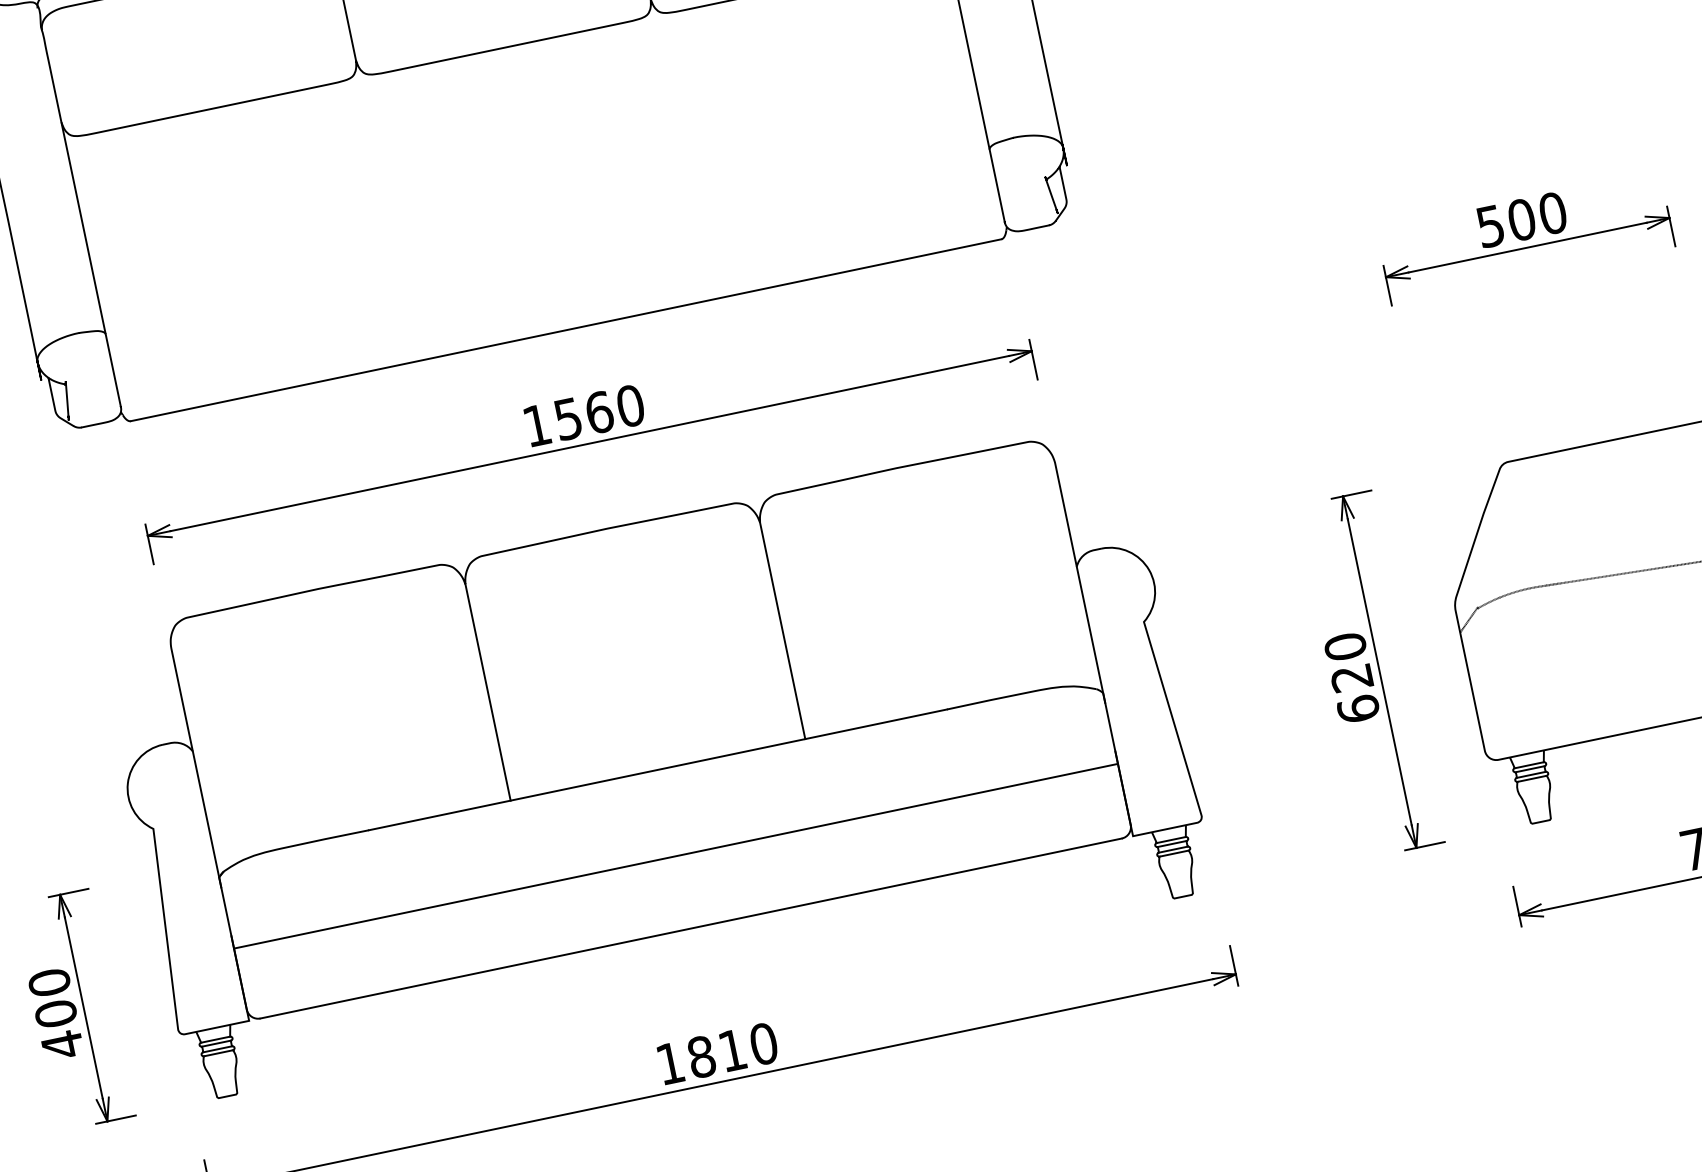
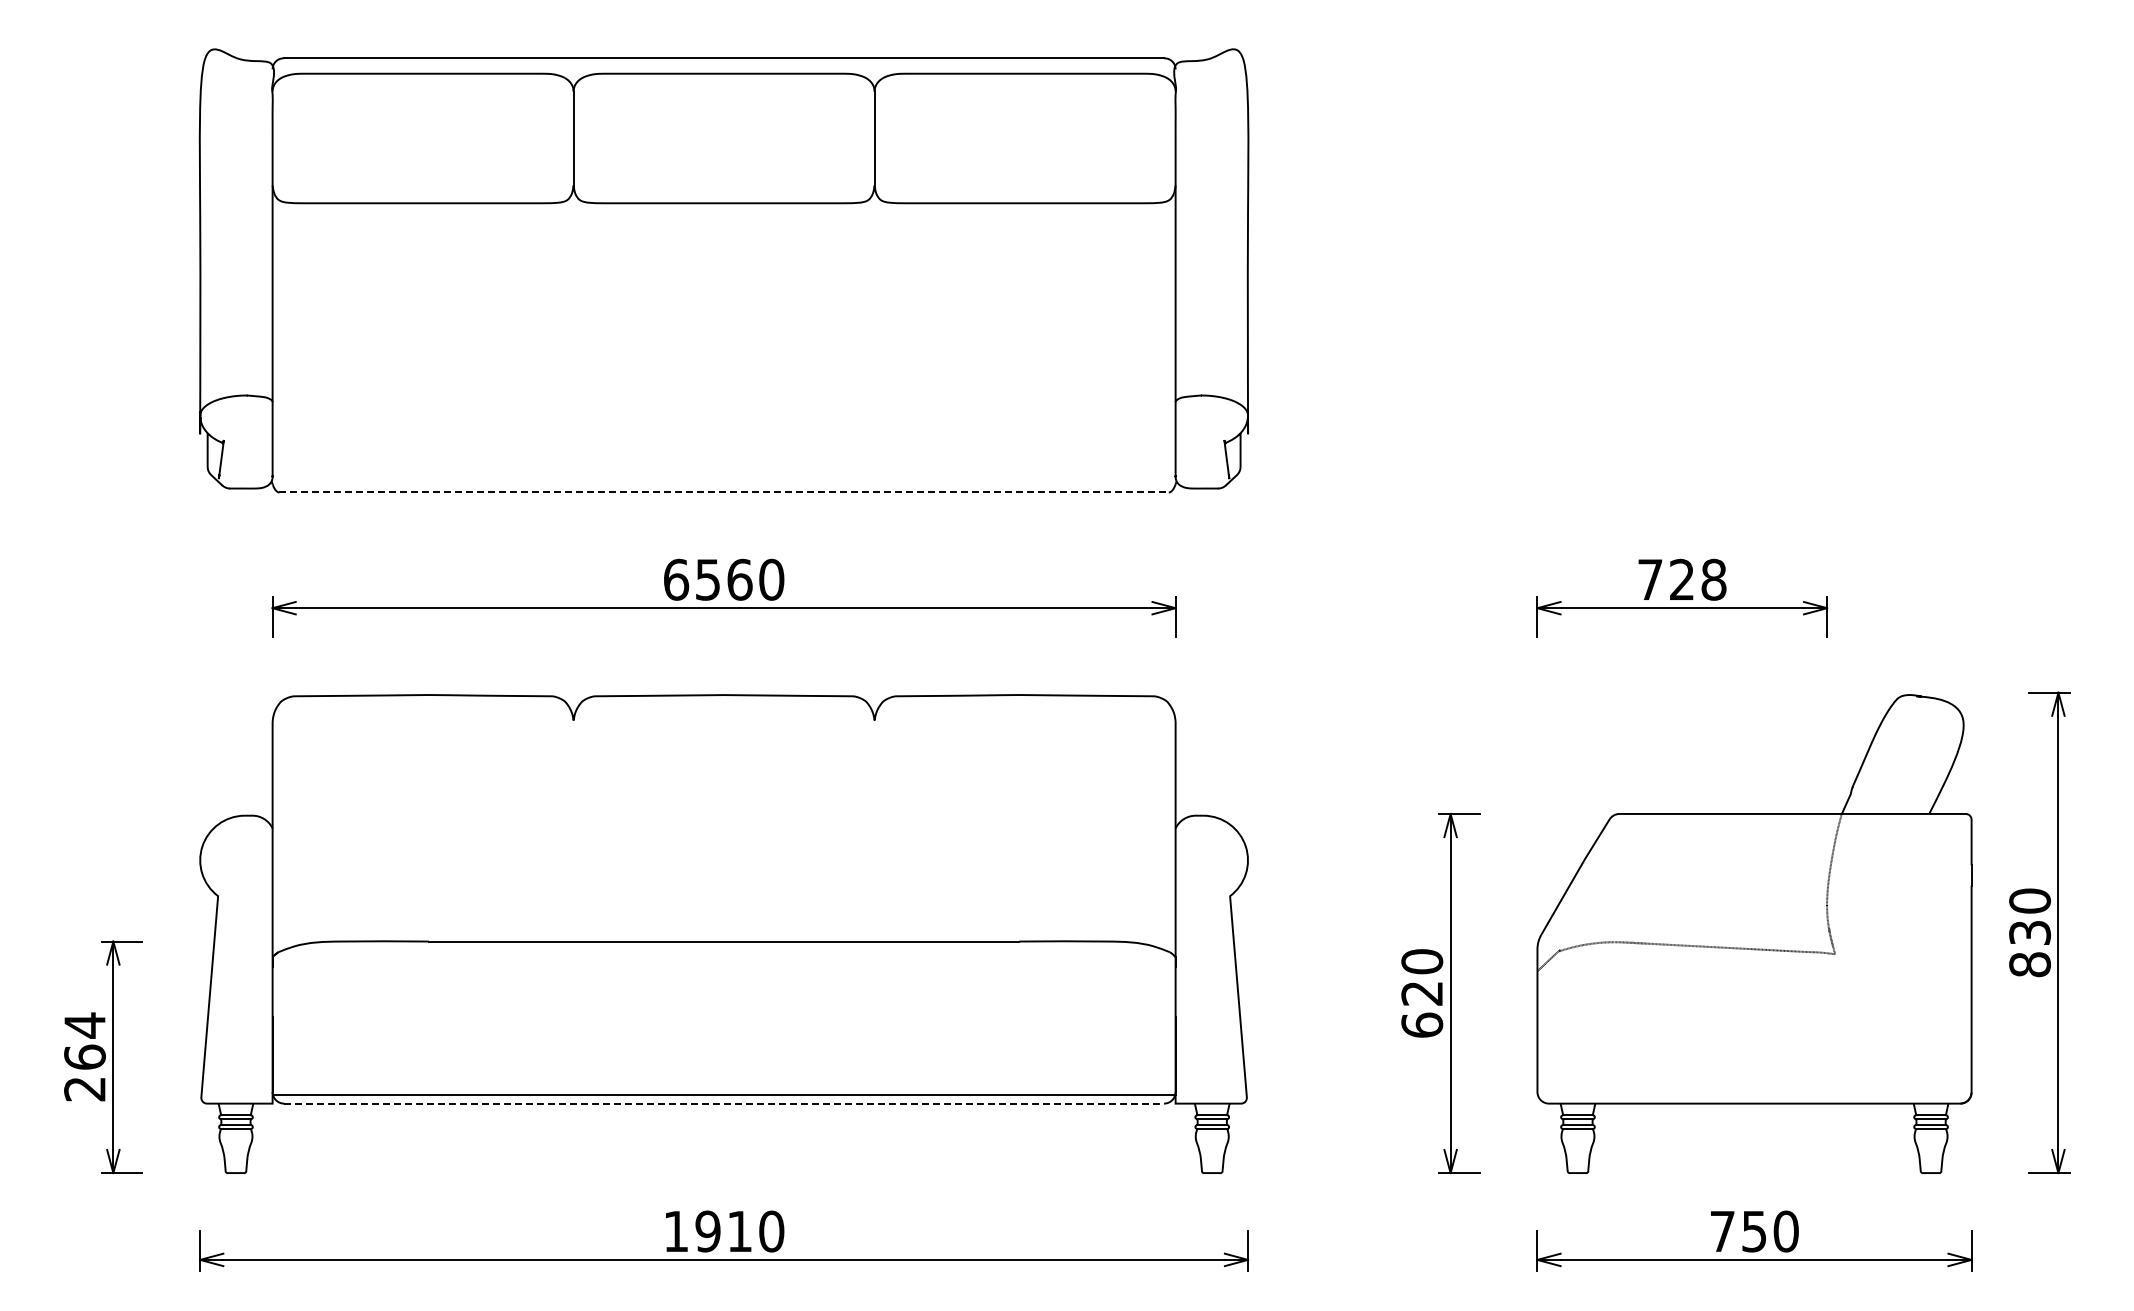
text: (1522, 219) -> (1682, 579), 500 -> 728
line: (566, 330) -> (724, 492), solid -> dashed
text: (537, 425) -> (676, 579), 1560 -> 6560
line: (782, 630) -> (874, 830), removed
line: (487, 691) -> (573, 830), removed
line: (675, 856) -> (723, 1094), moved
line: (691, 928) -> (724, 1103), solid -> dashed
text: (55, 1014) -> (84, 1057), 400 -> 264
text: (700, 1057) -> (707, 1231), 1810 -> 1910

